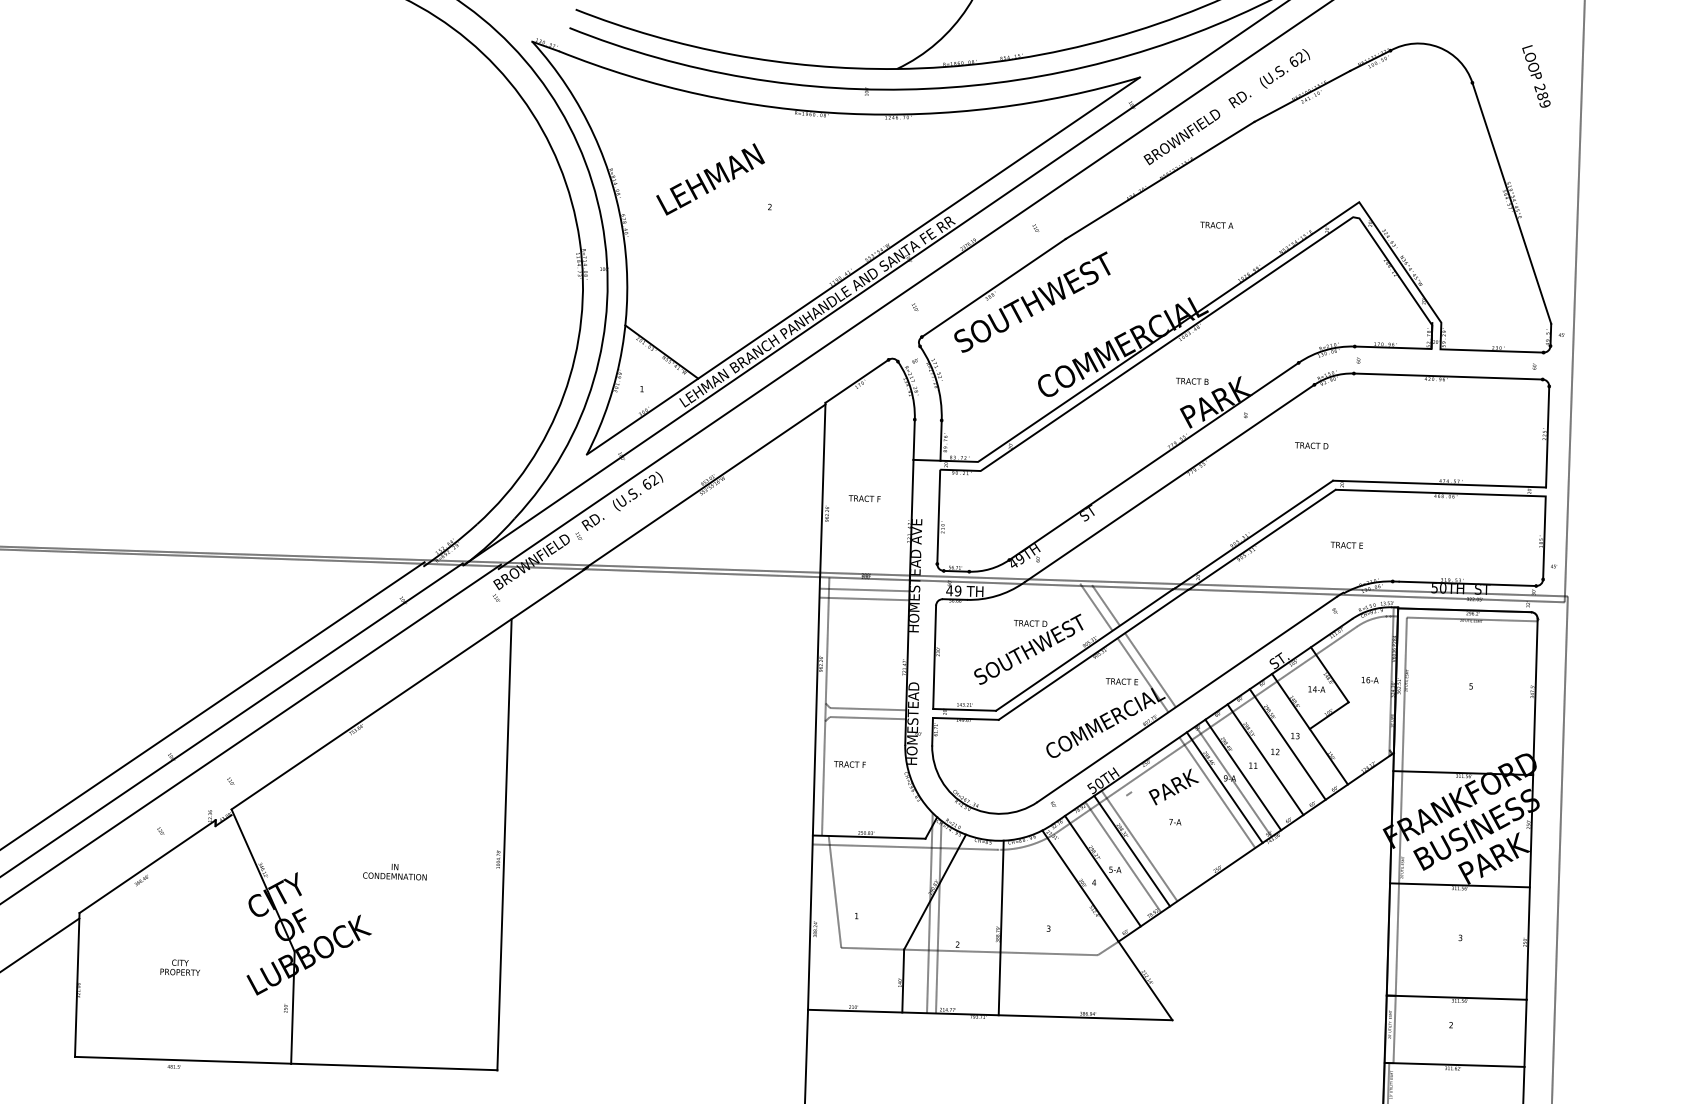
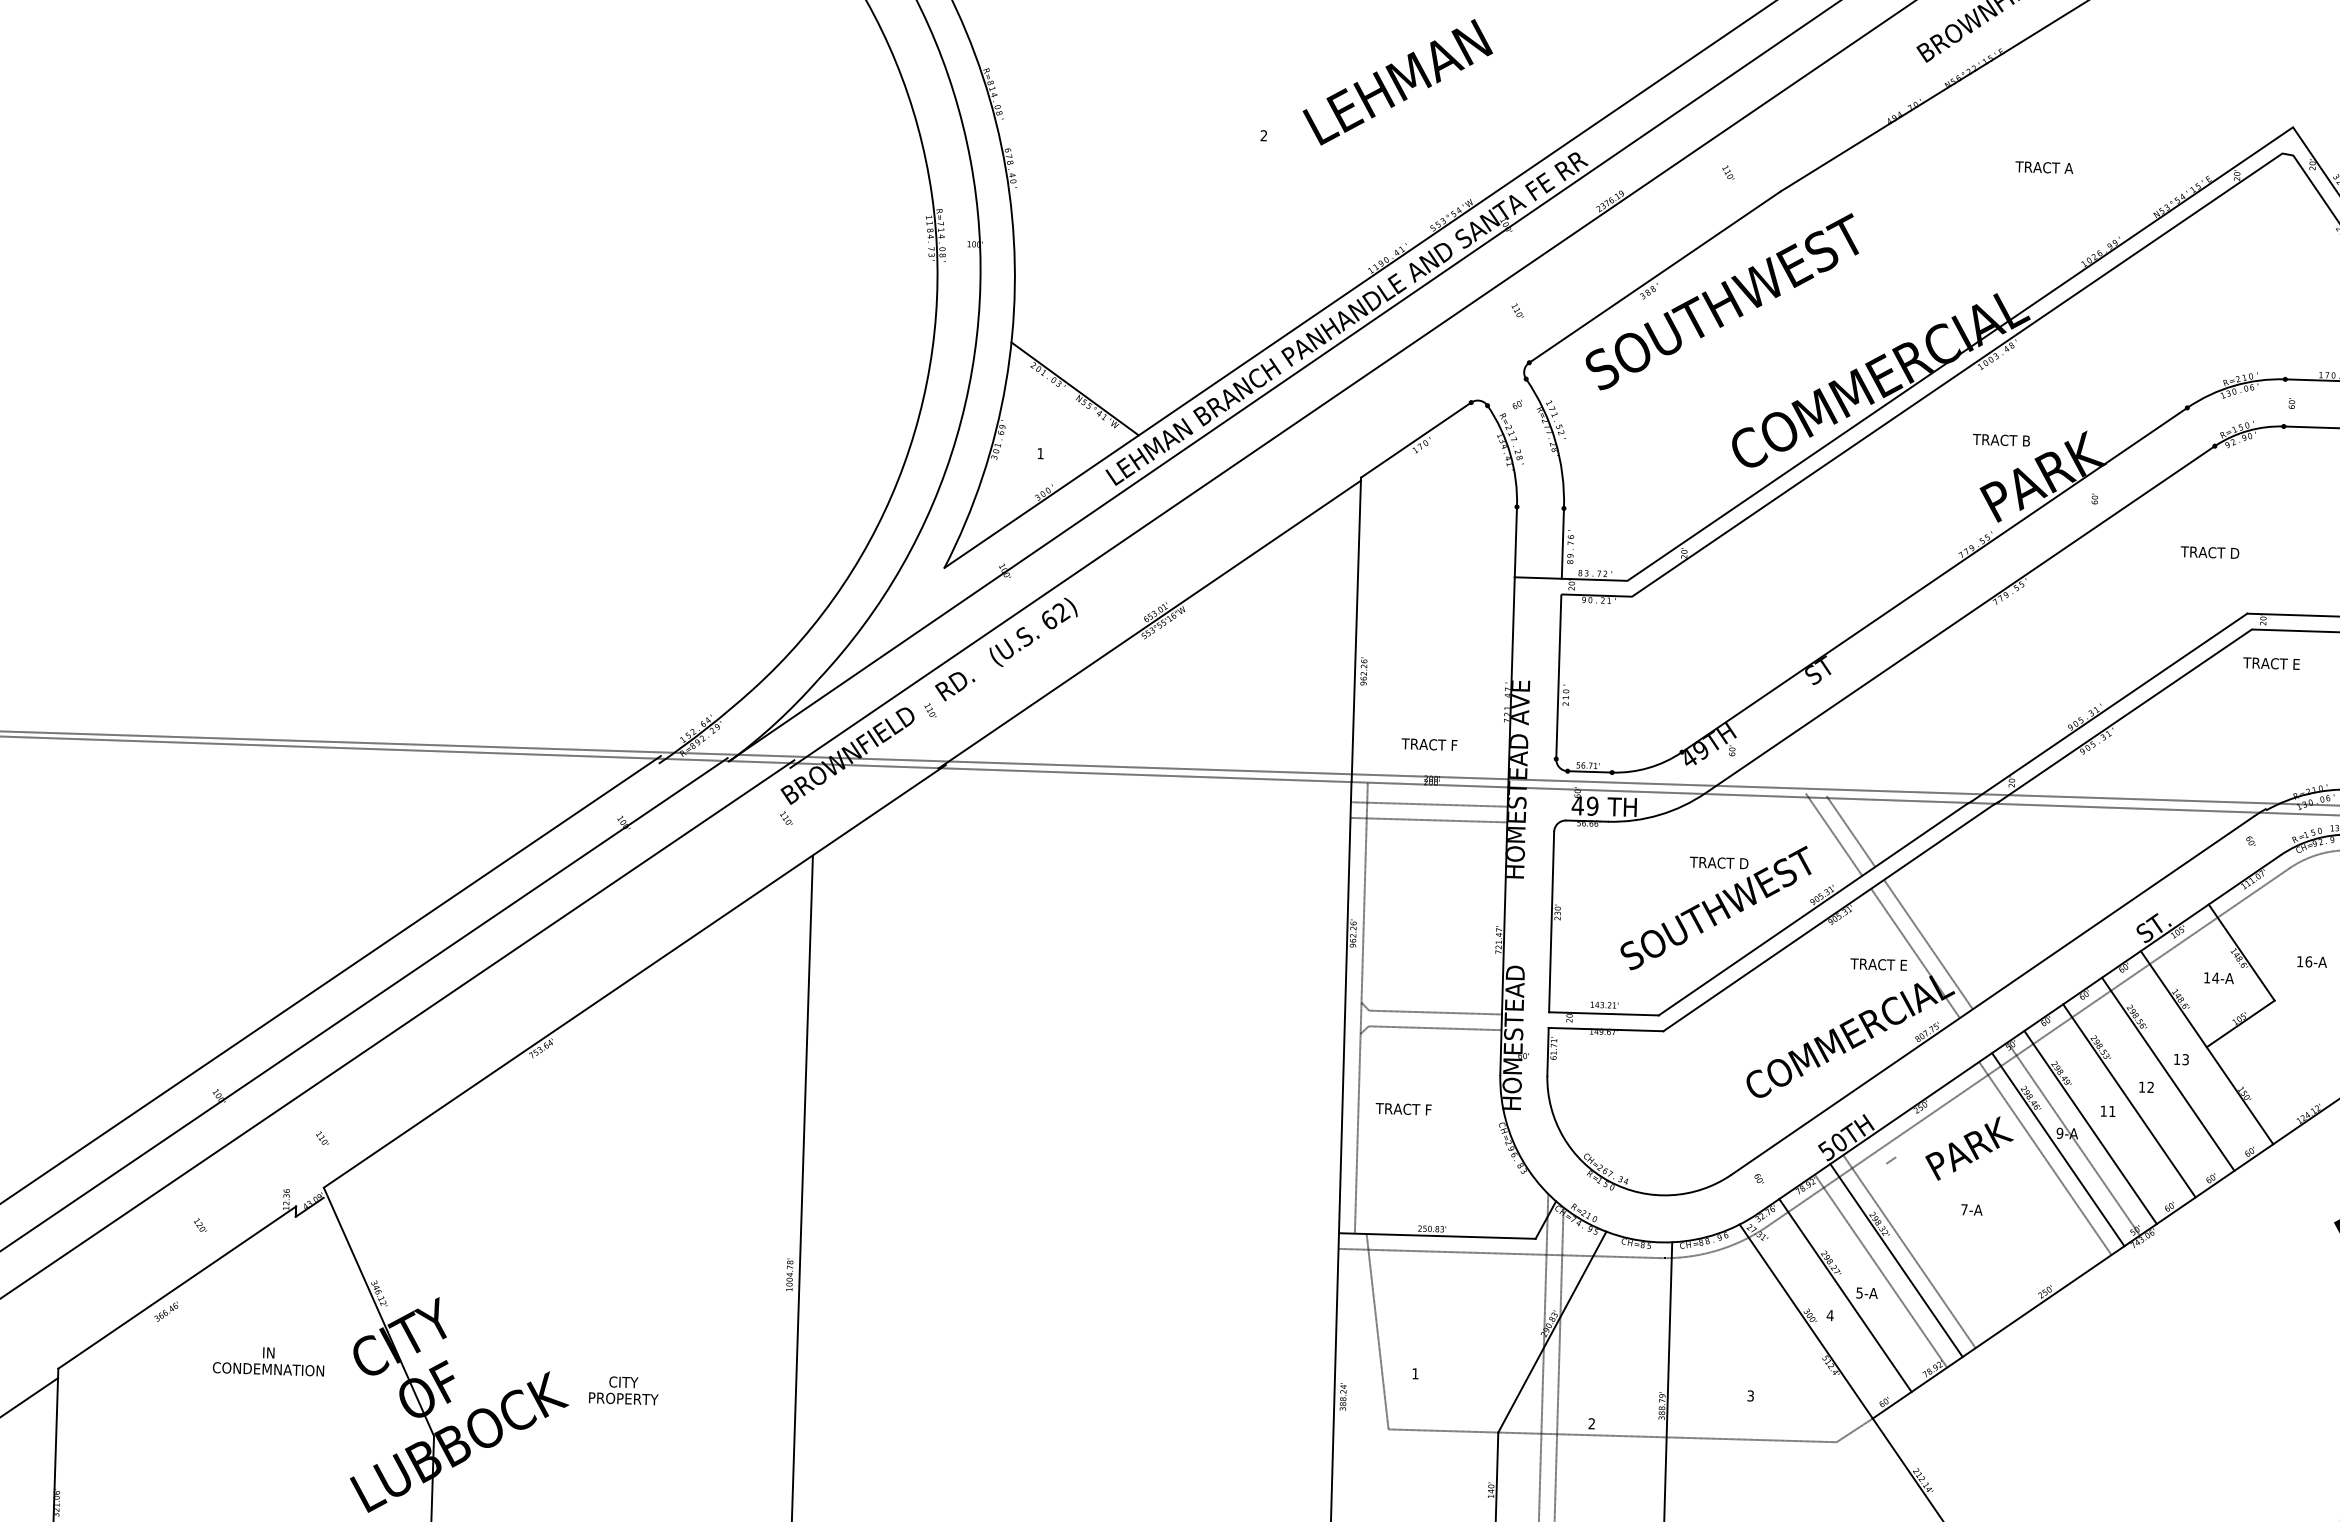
text: (710, 179) -> (1397, 82), moved
text: (864, 498) -> (1429, 744), moved
text: (1346, 544) -> (2270, 662), moved
text: (394, 871) -> (267, 1360), moved
text: (179, 967) -> (622, 1390), moved

